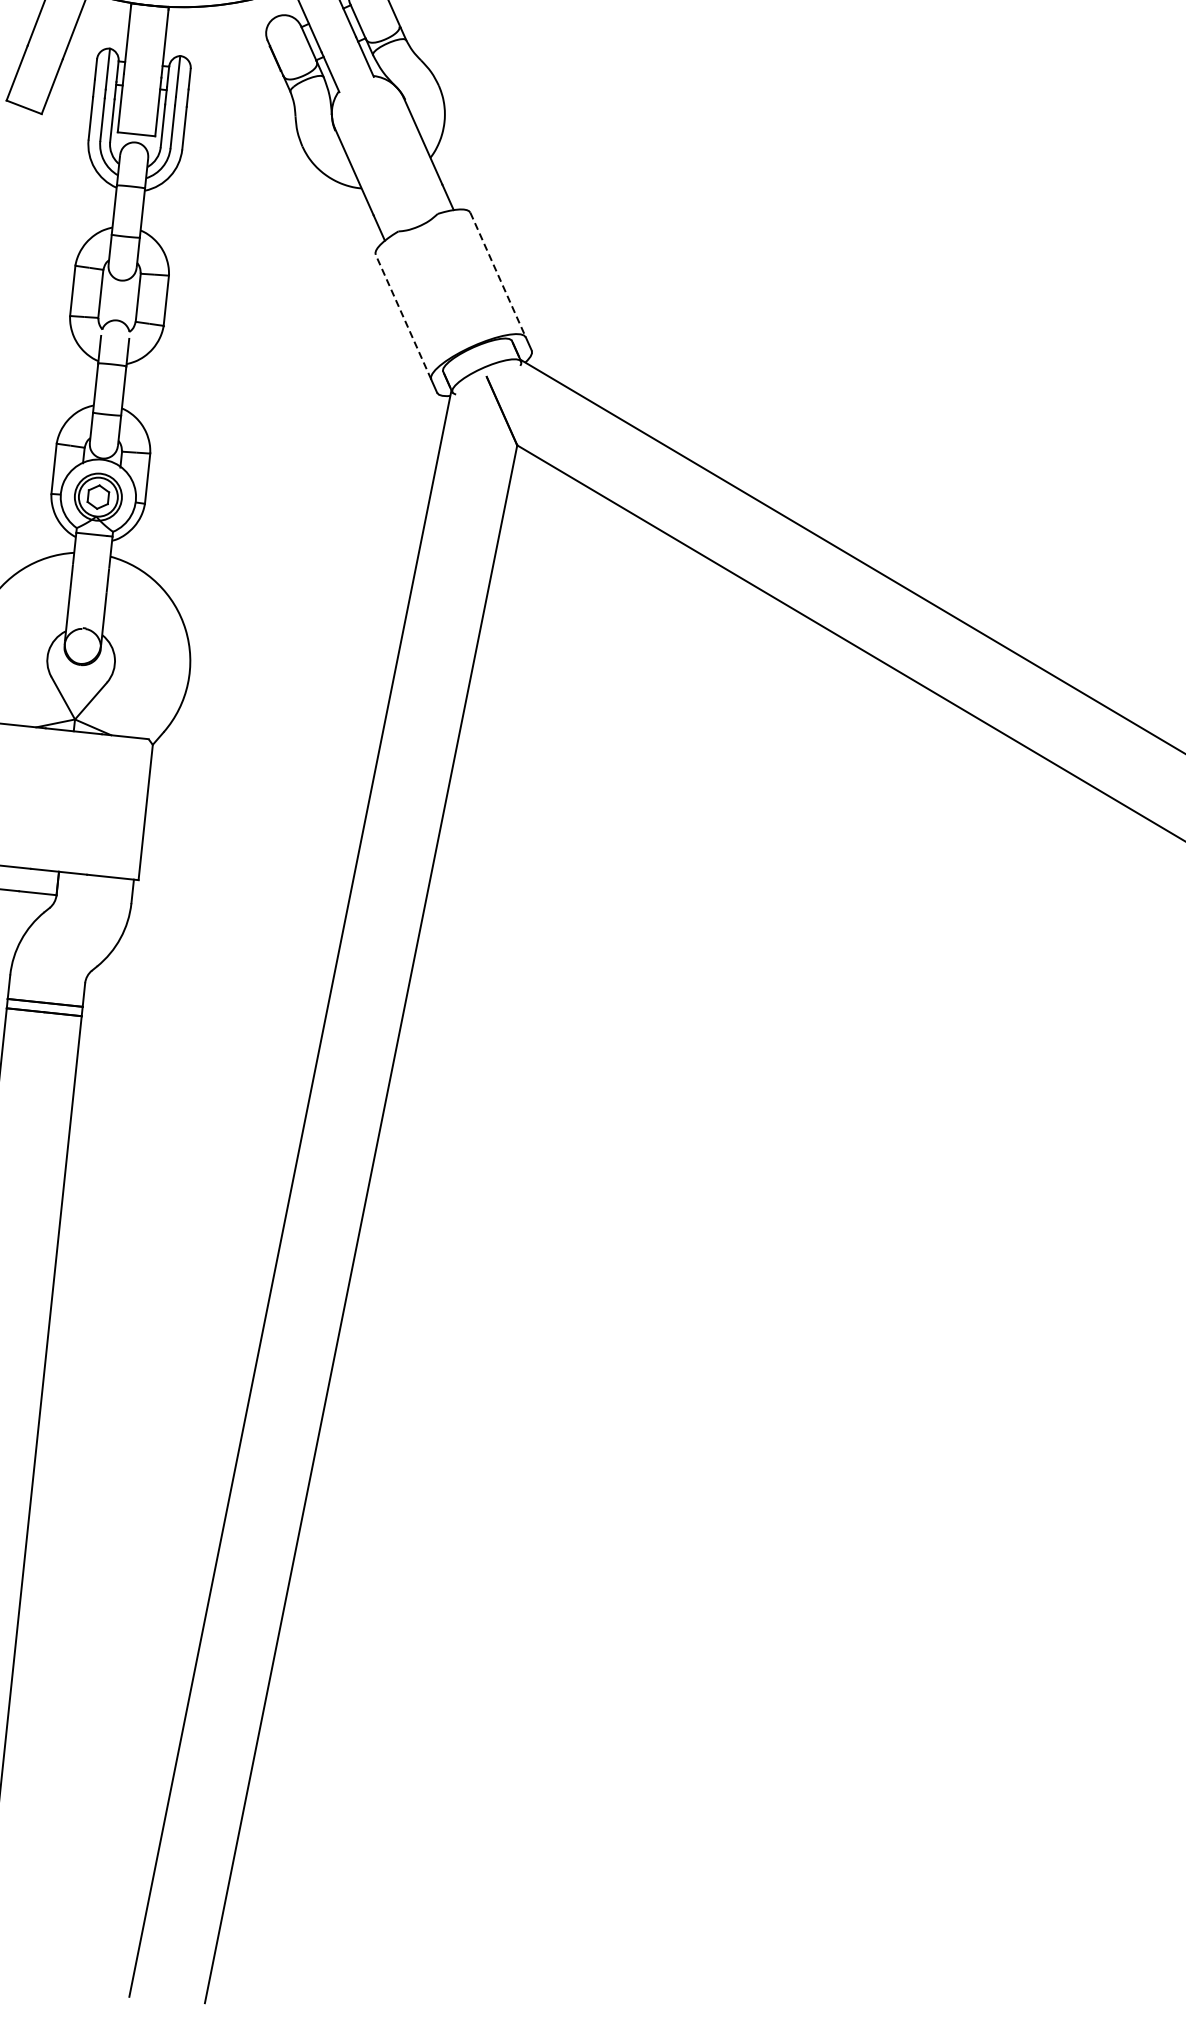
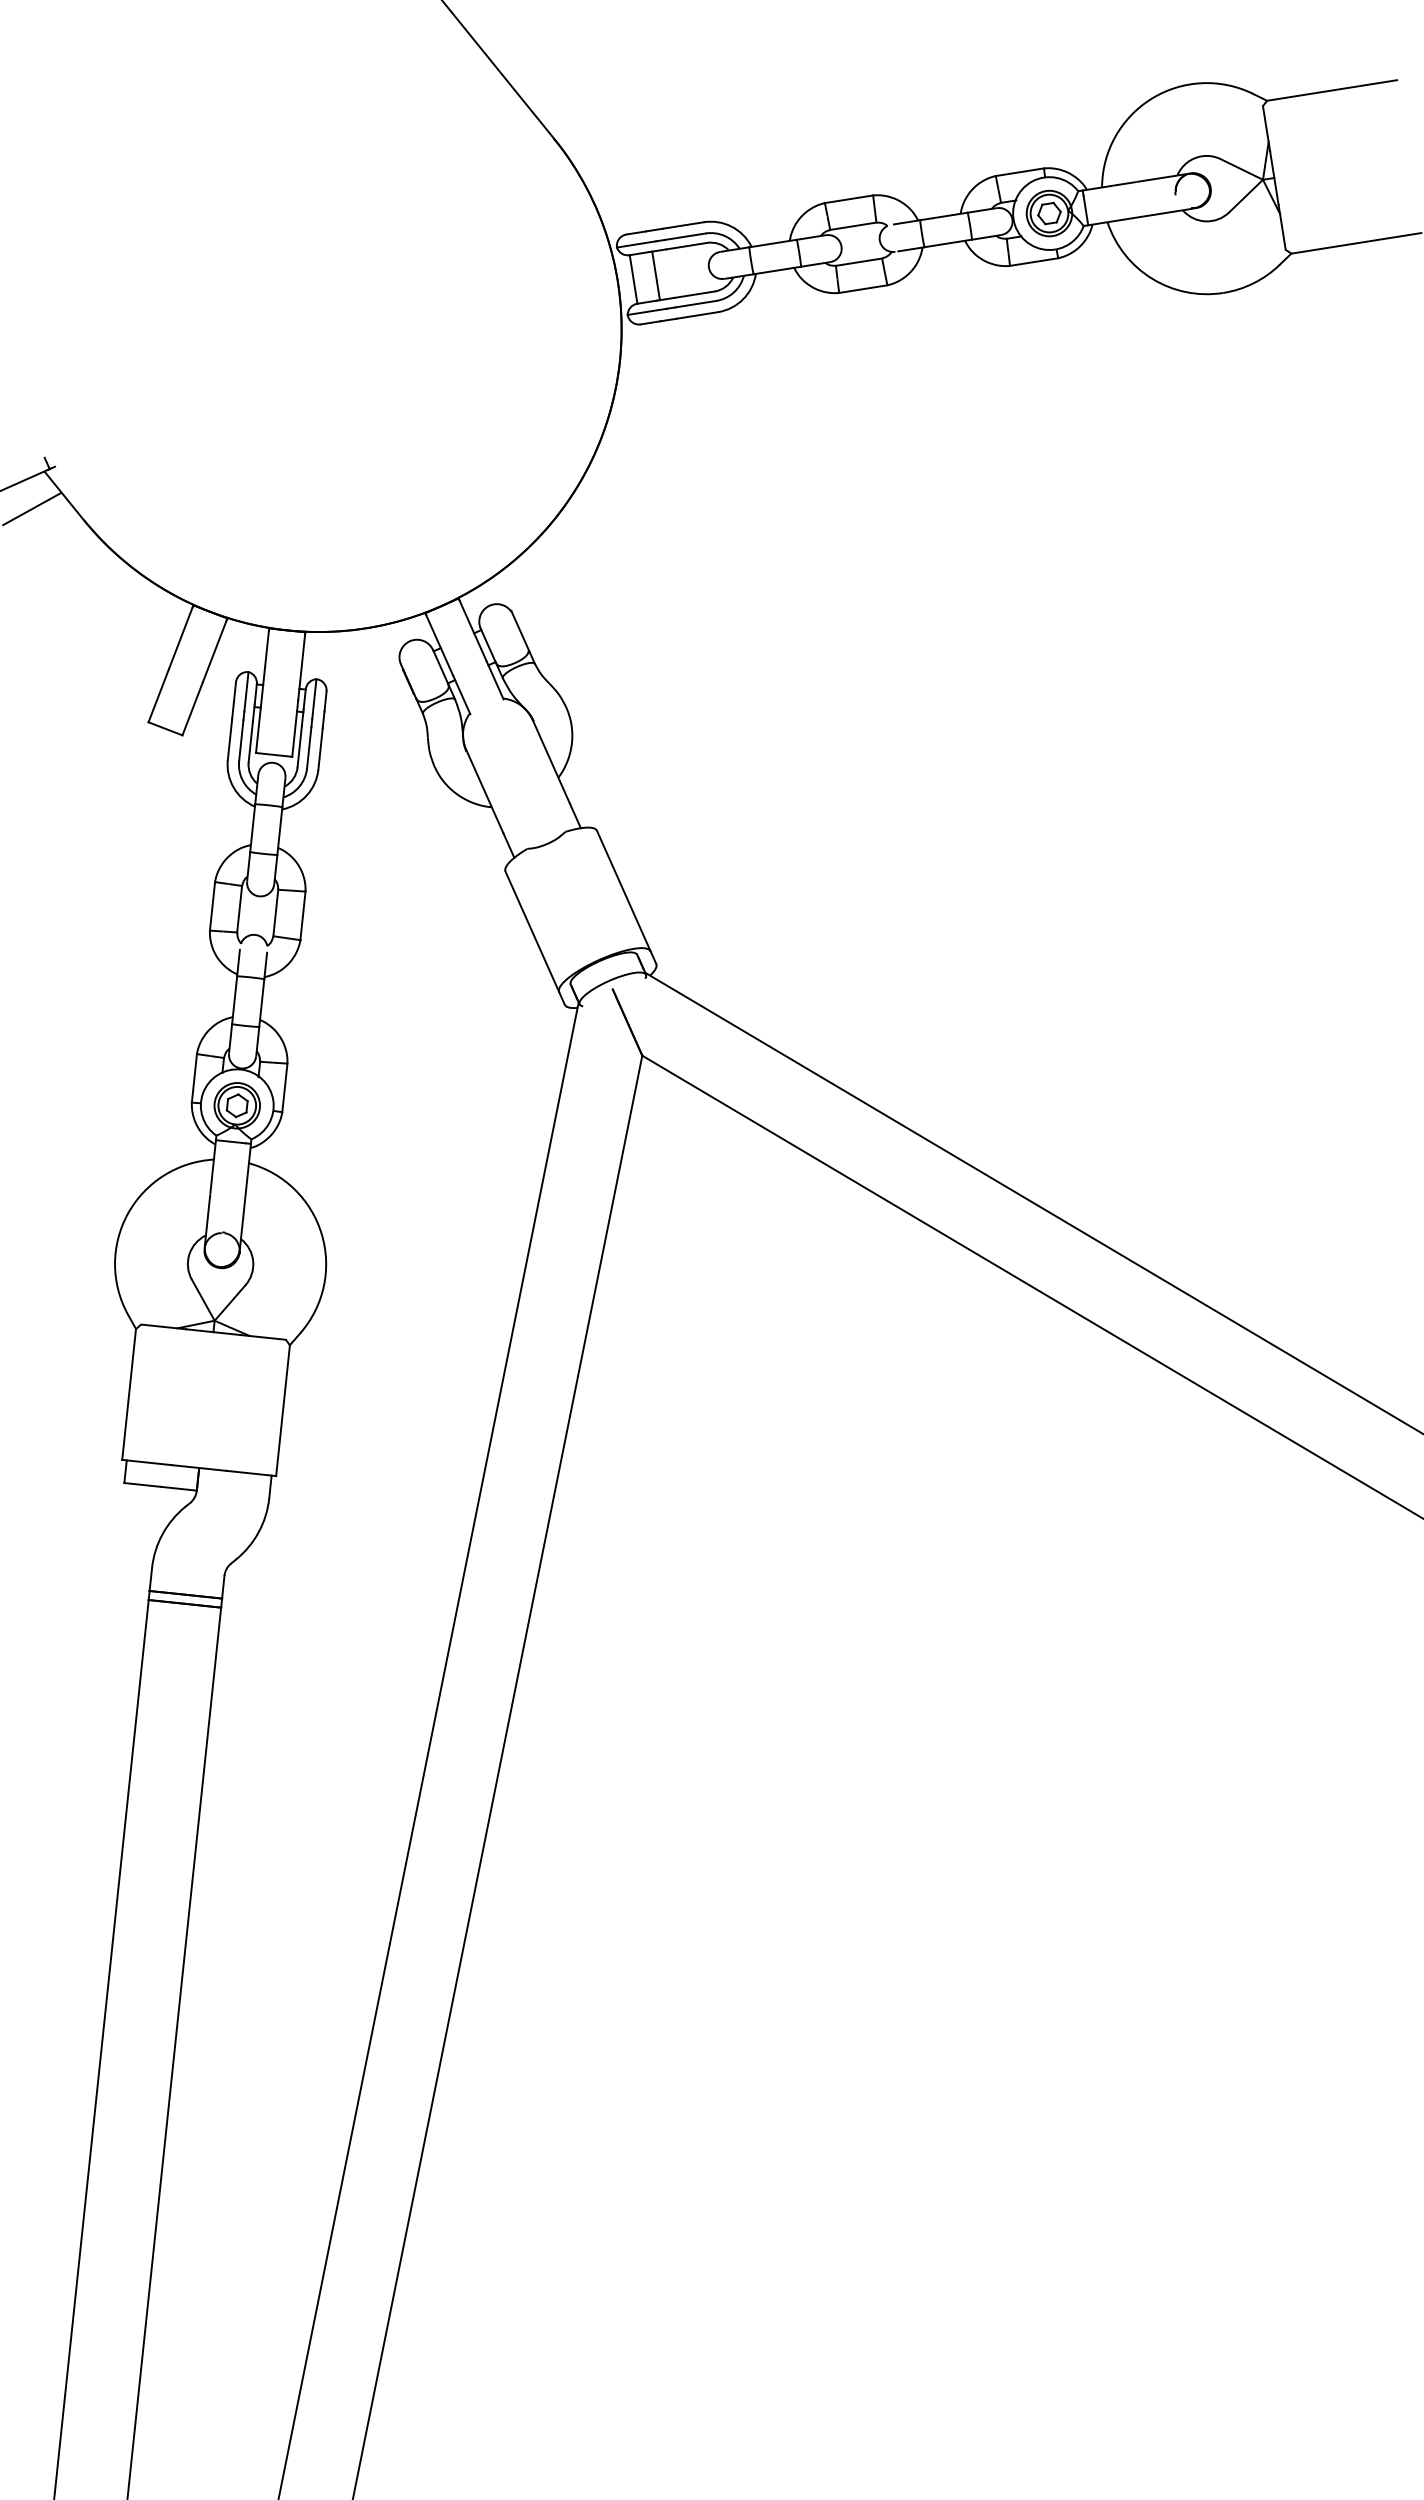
line: (497, 275) -> (623, 891), dashed -> solid
line: (403, 316) -> (532, 931), dashed -> solid

